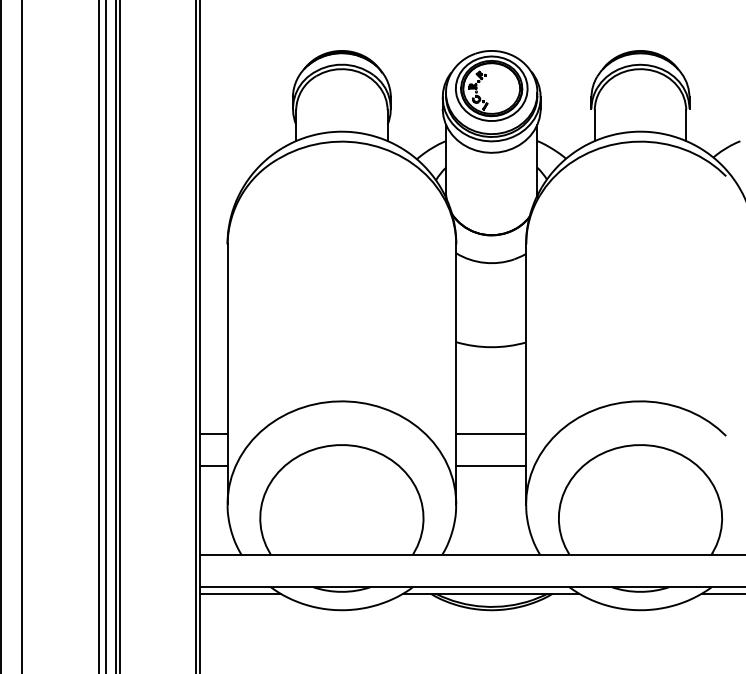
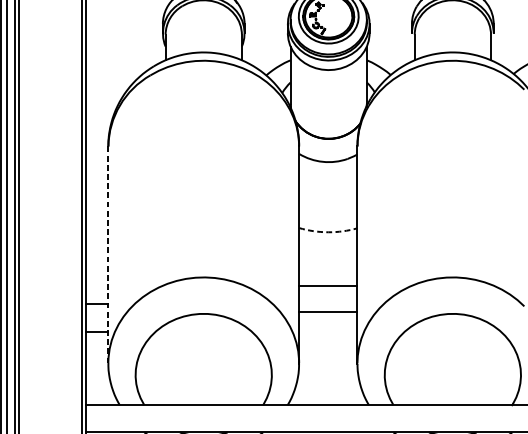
arc: (491, 347) -> (328, 232), solid -> dashed
line: (227, 374) -> (108, 255), solid -> dashed
line: (491, 433) -> (328, 285), moved
line: (491, 466) -> (328, 311), moved

